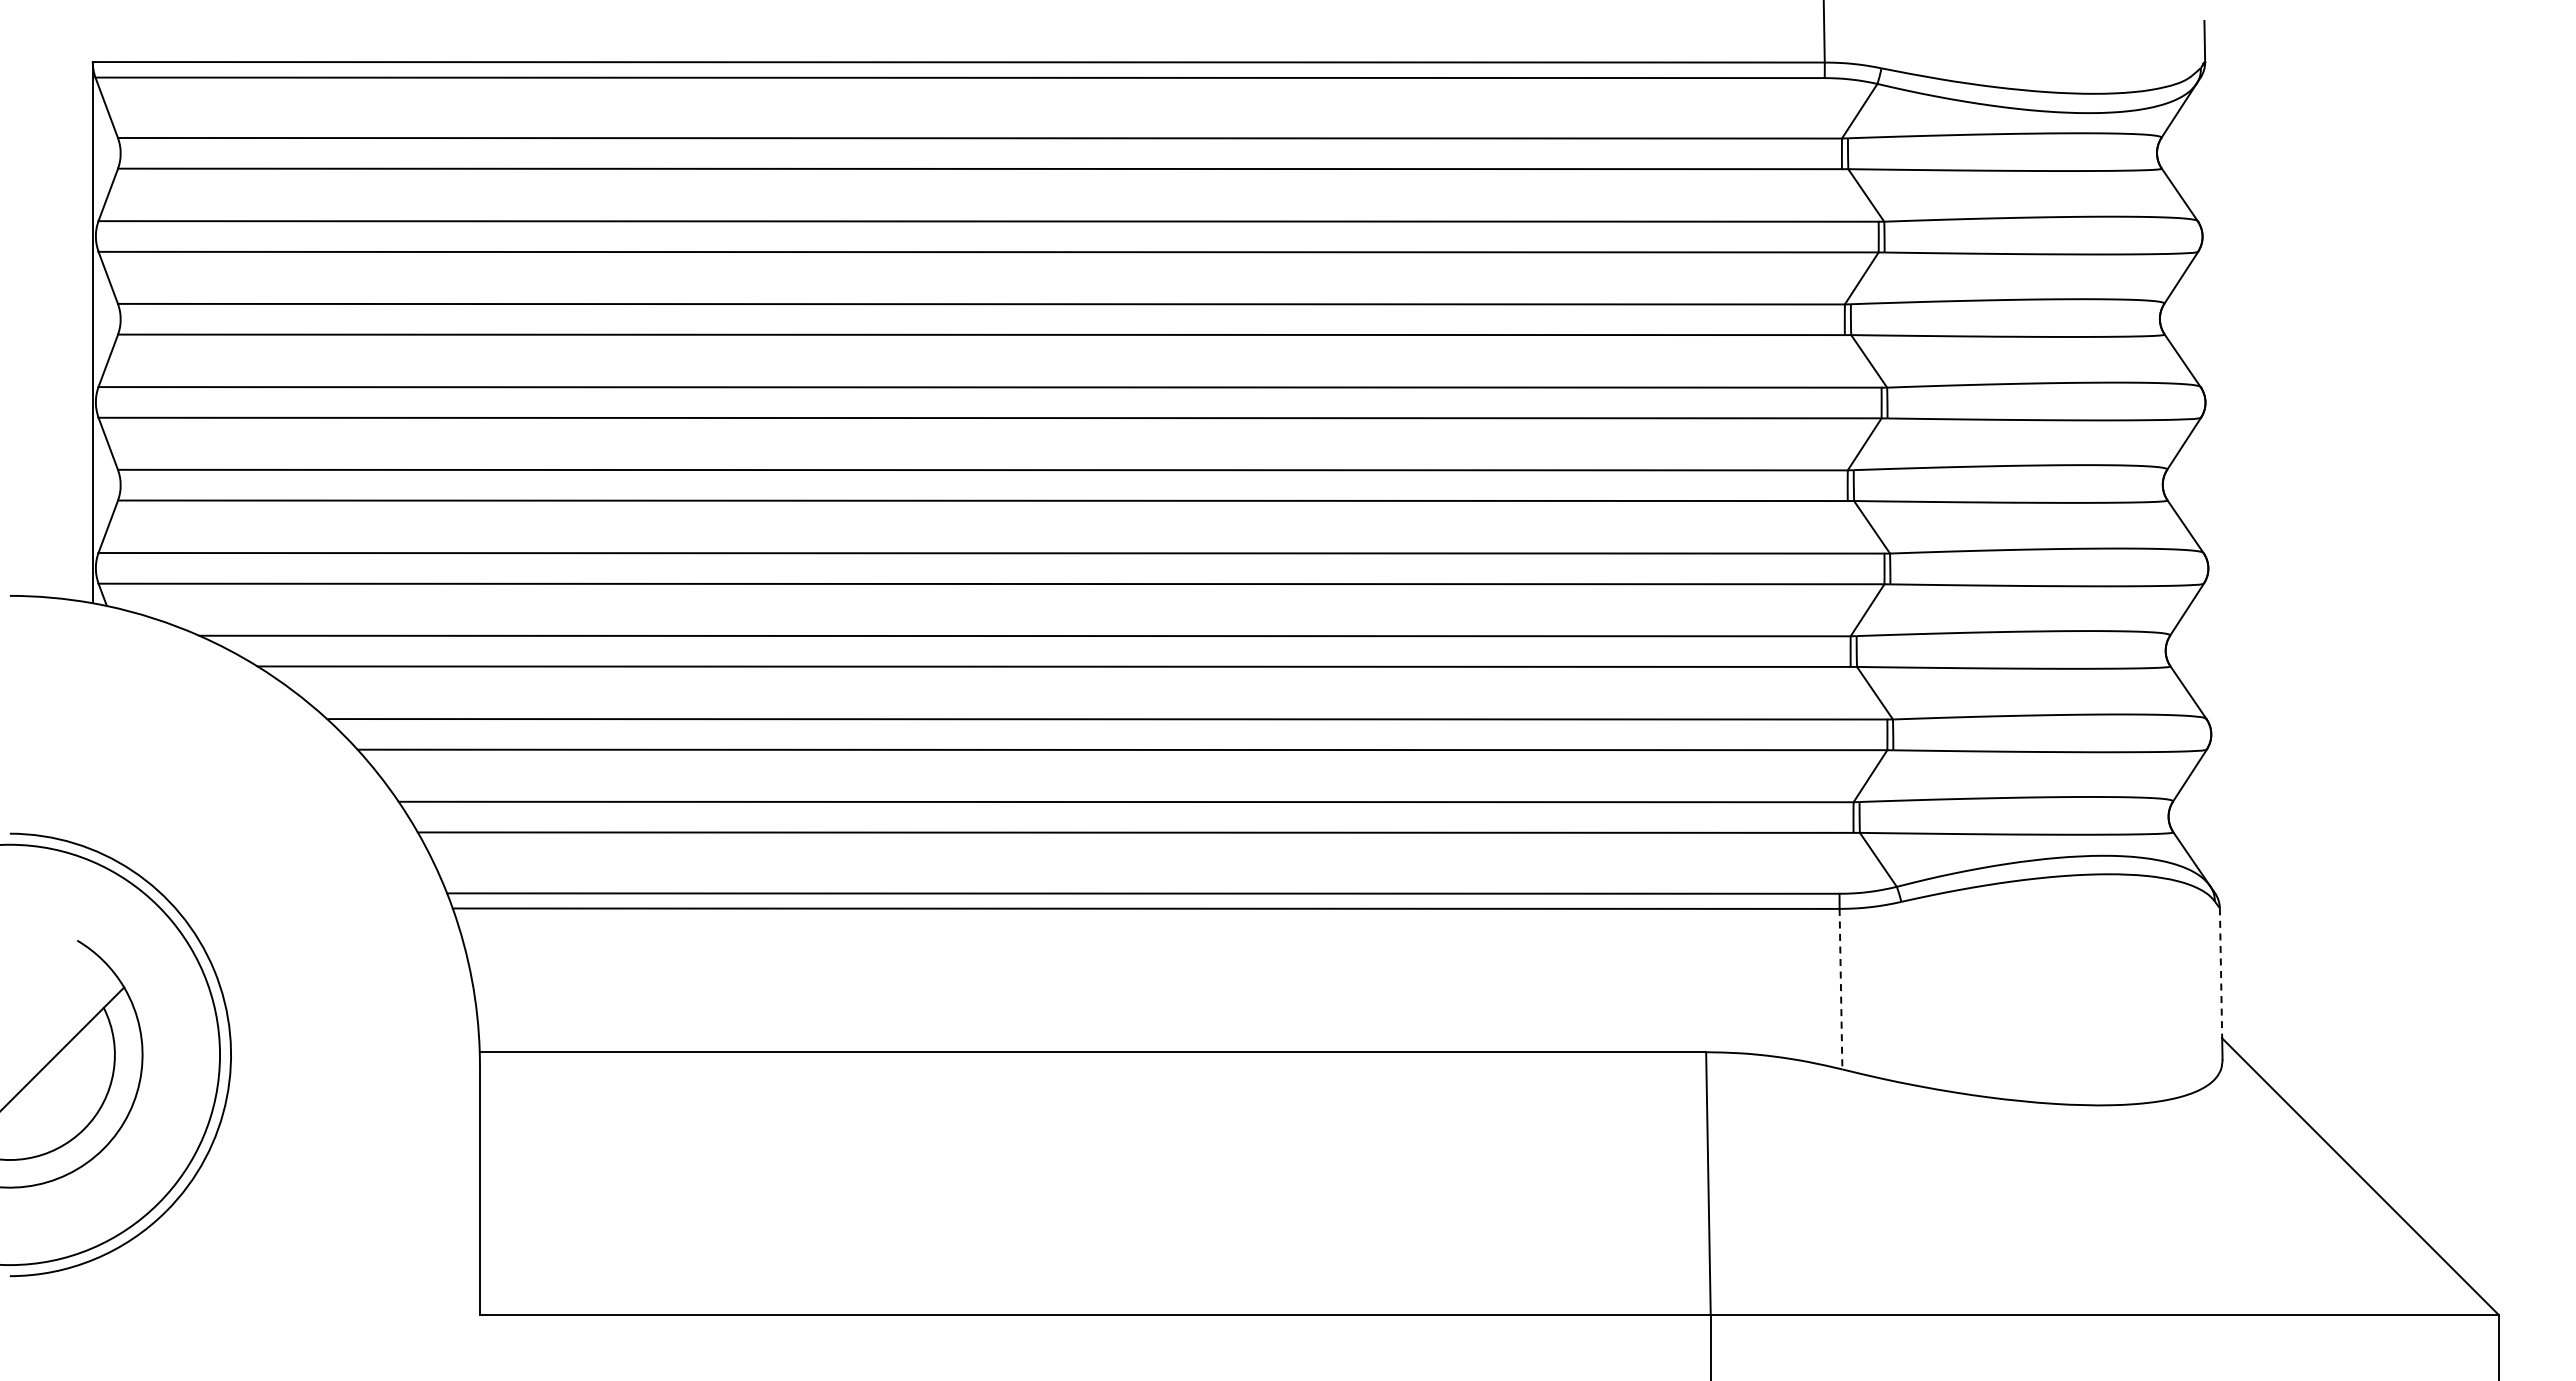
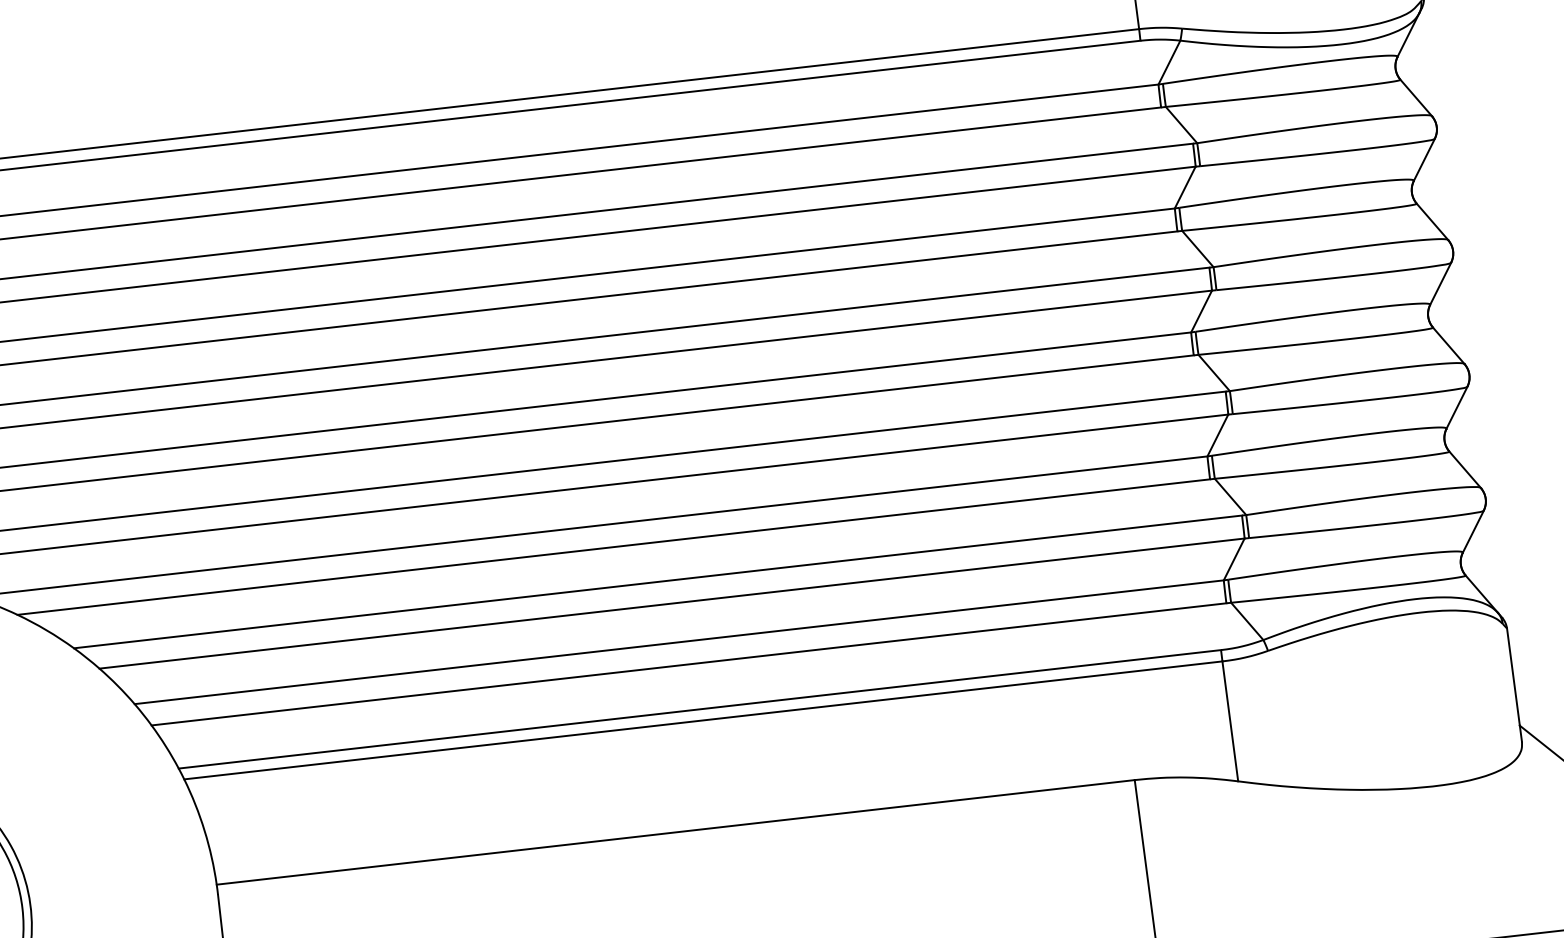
line: (2221, 973) -> (1513, 677), dashed -> solid
line: (1841, 989) -> (1230, 721), dashed -> solid

